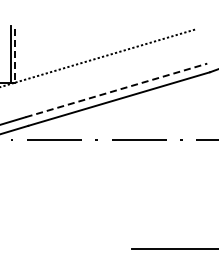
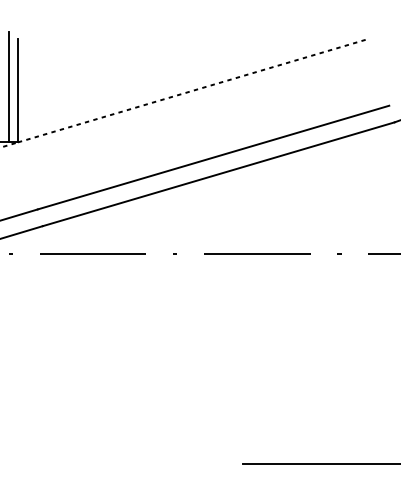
line: (15, 55) -> (18, 89), dashed -> solid
line: (116, 90) -> (213, 157), dashed -> solid

